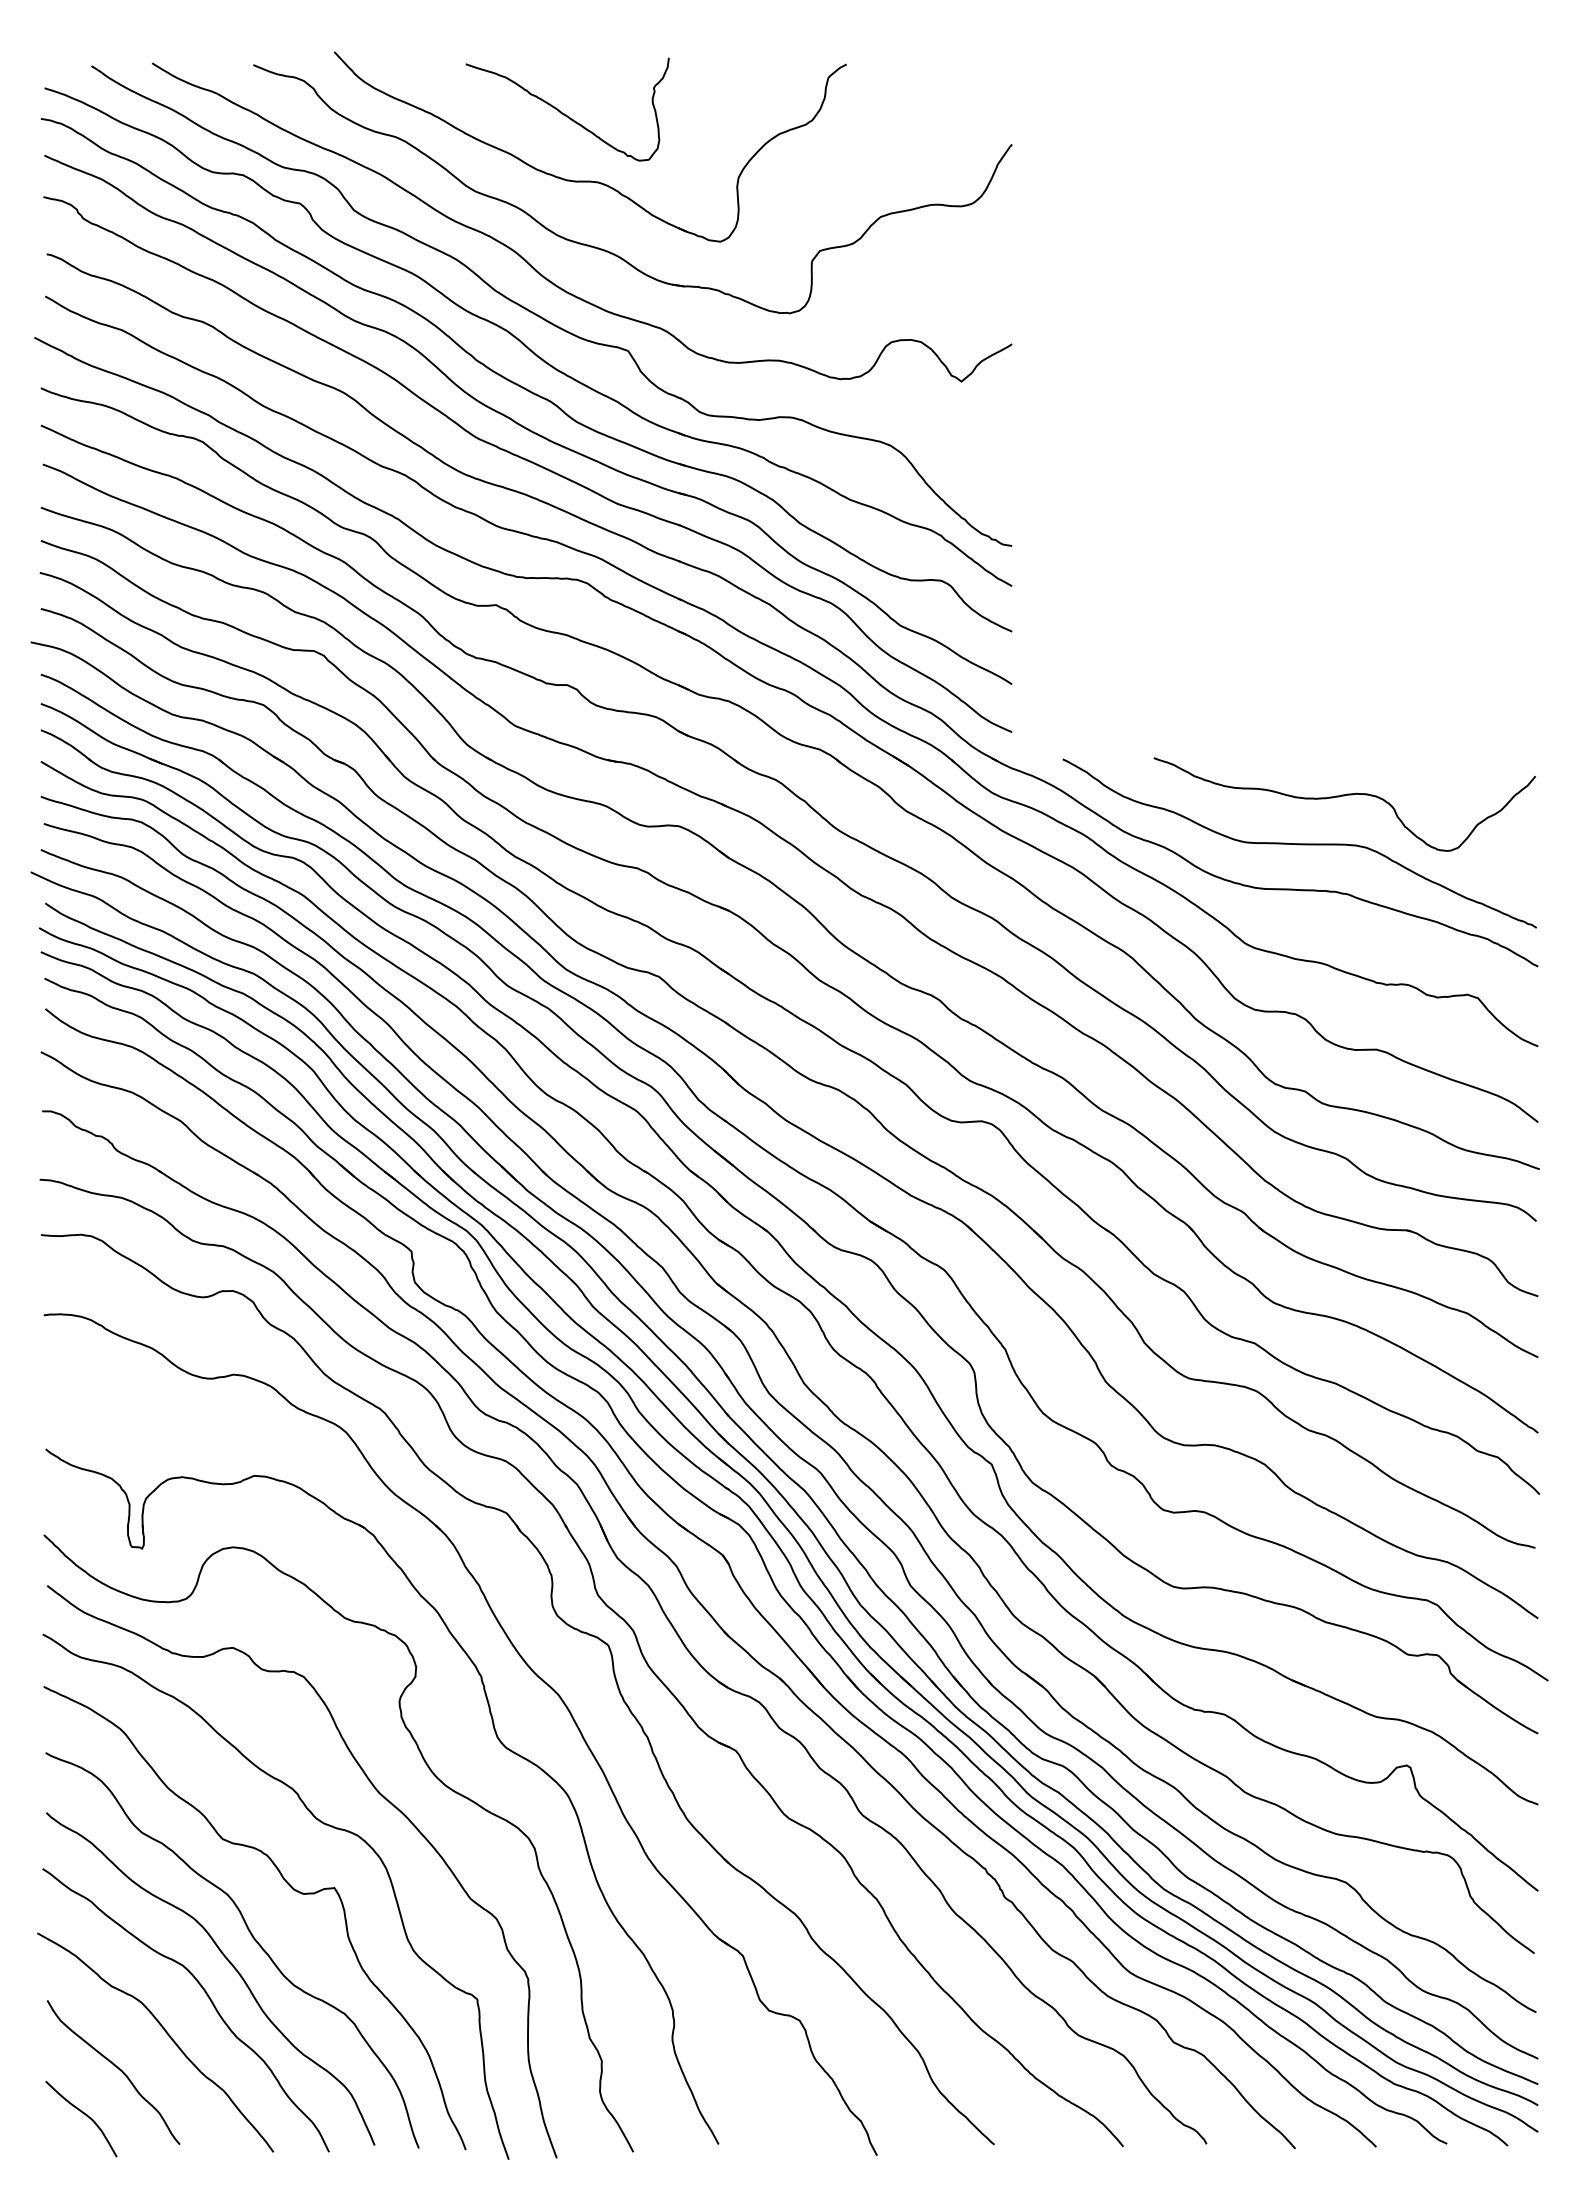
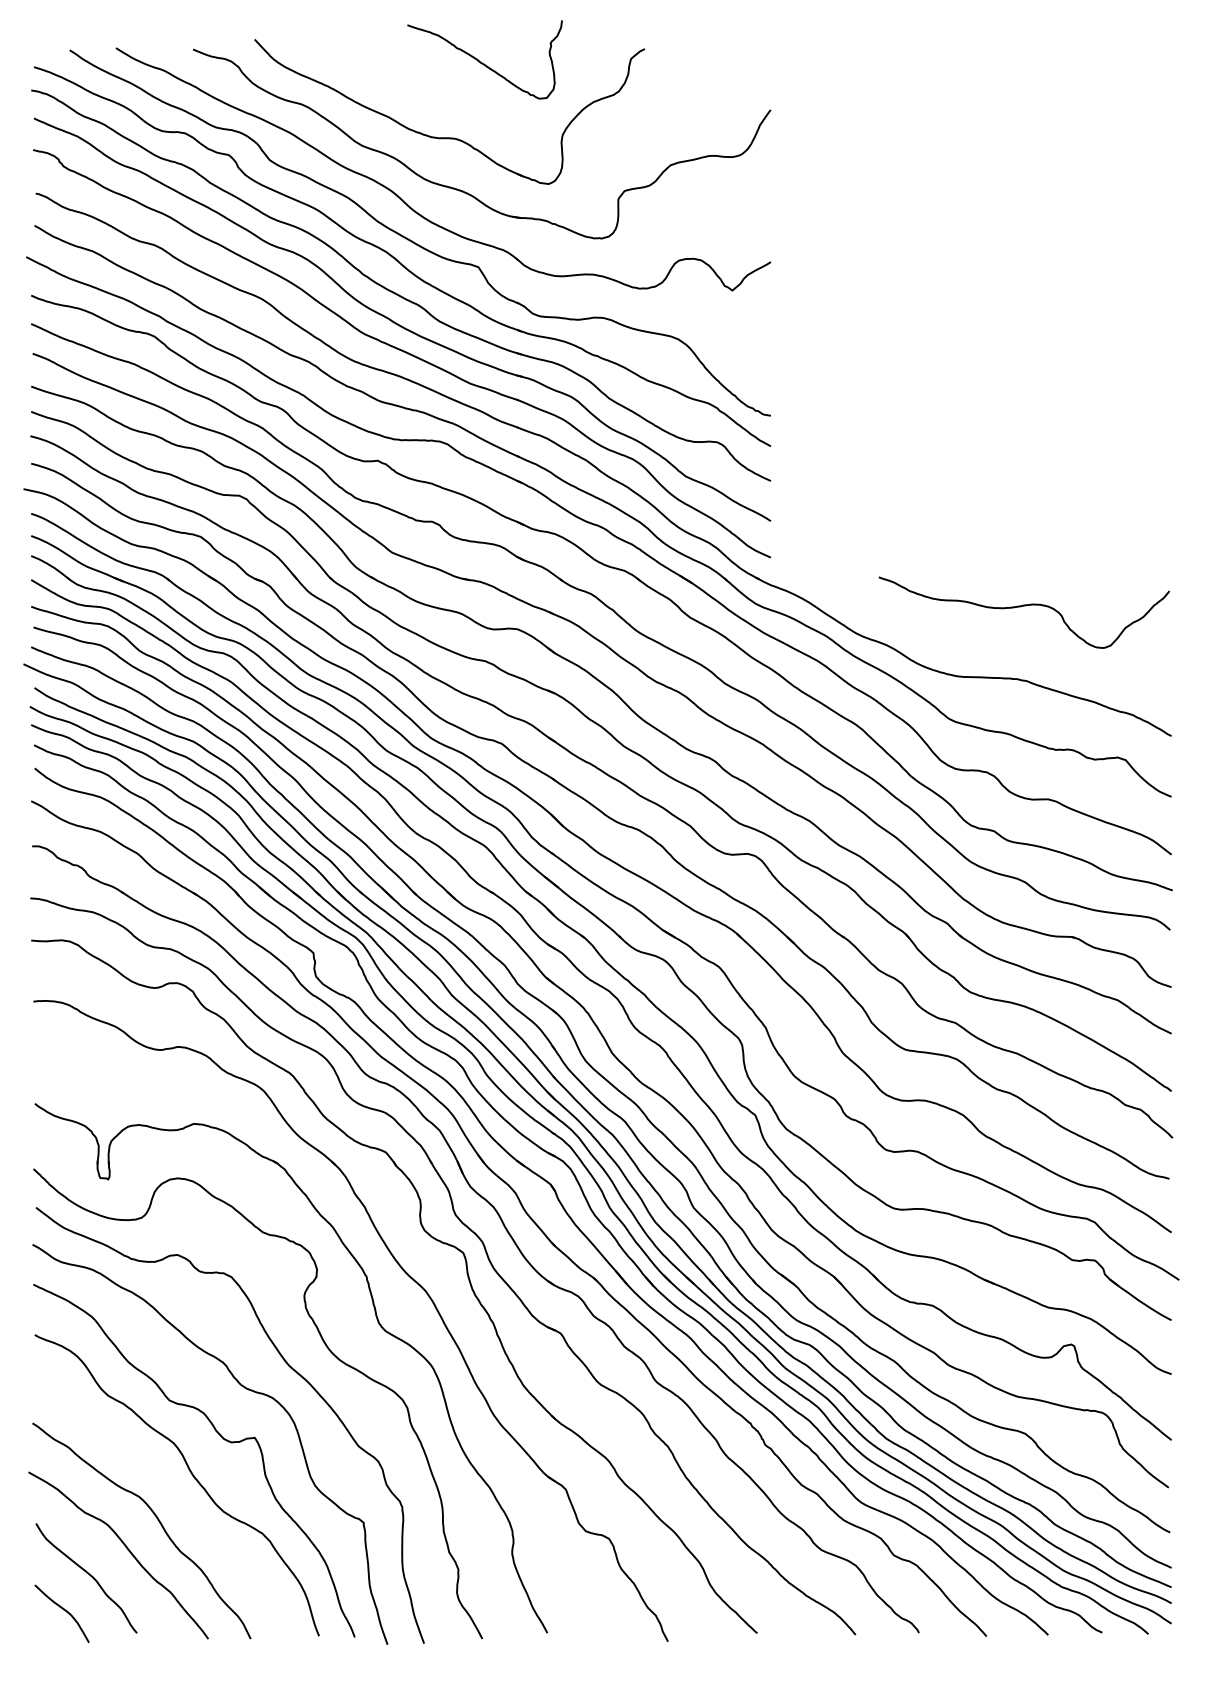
curve: (564, 113) -> (482, 62), moved
curve: (1299, 843) -> (989, 642), removed
curve: (228, 1962) -> (174, 1494), removed

